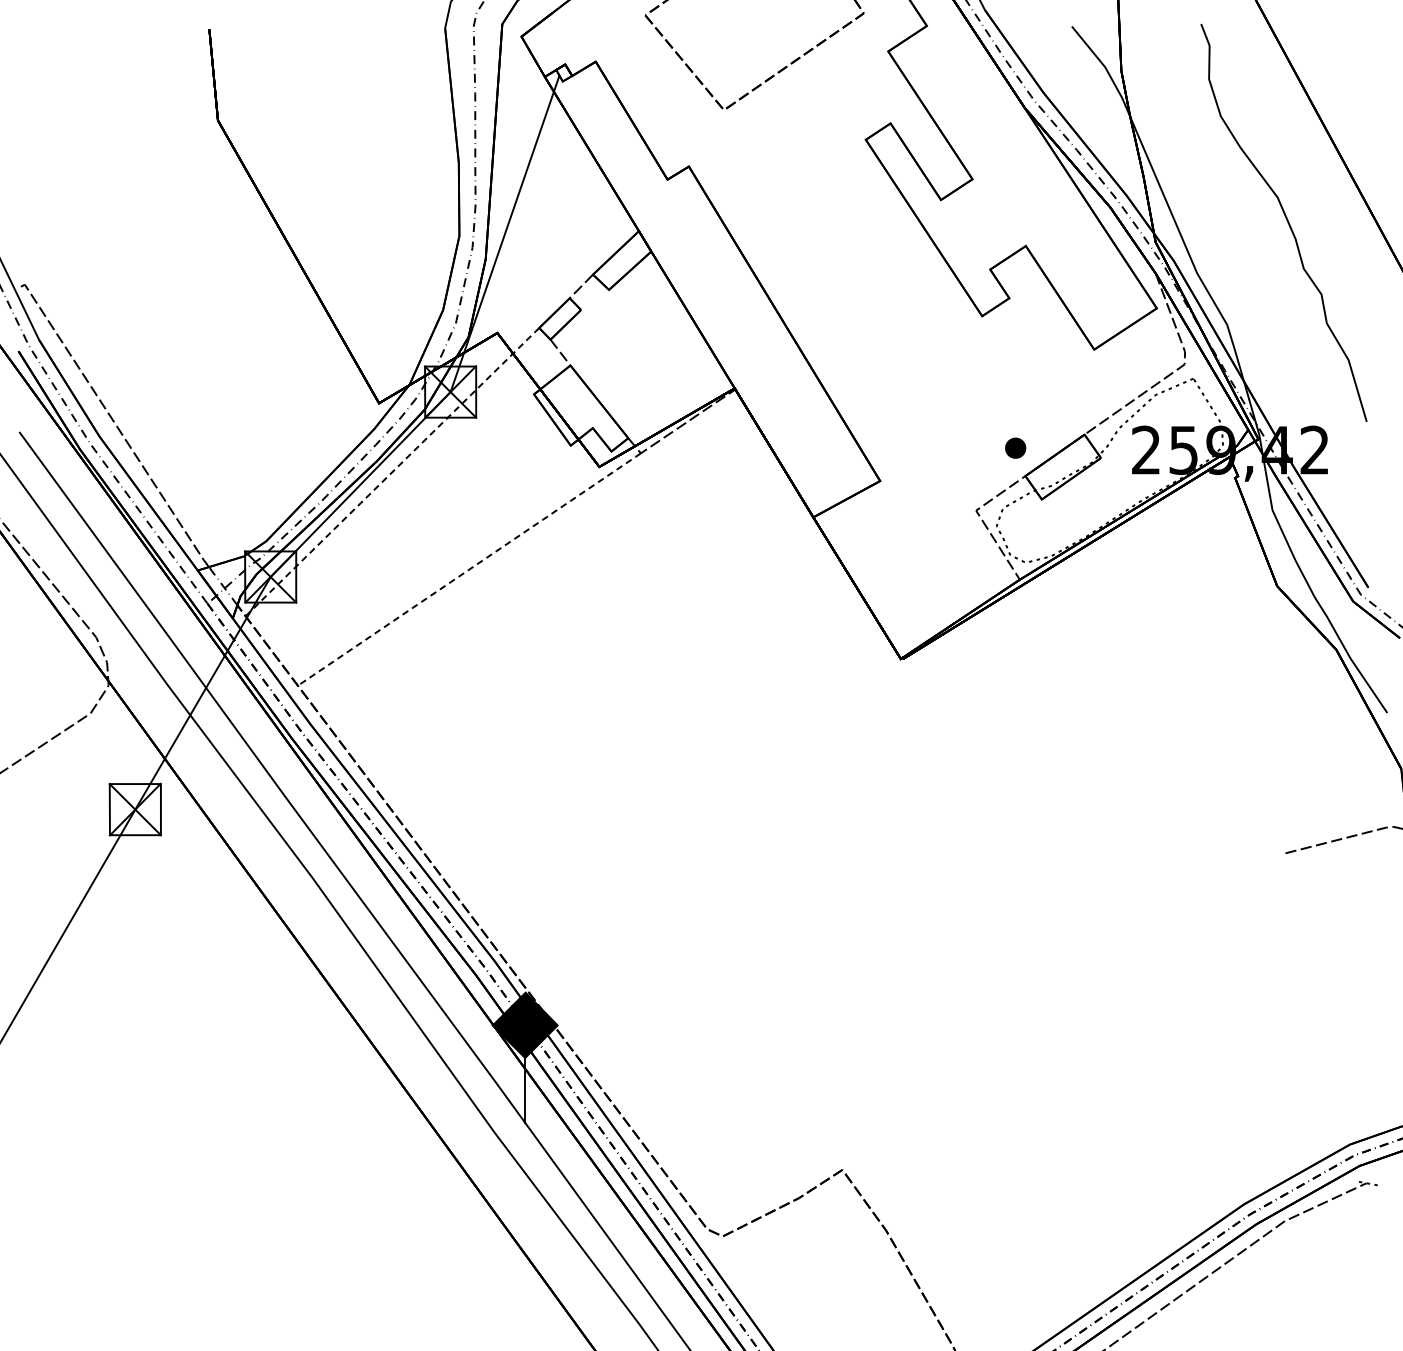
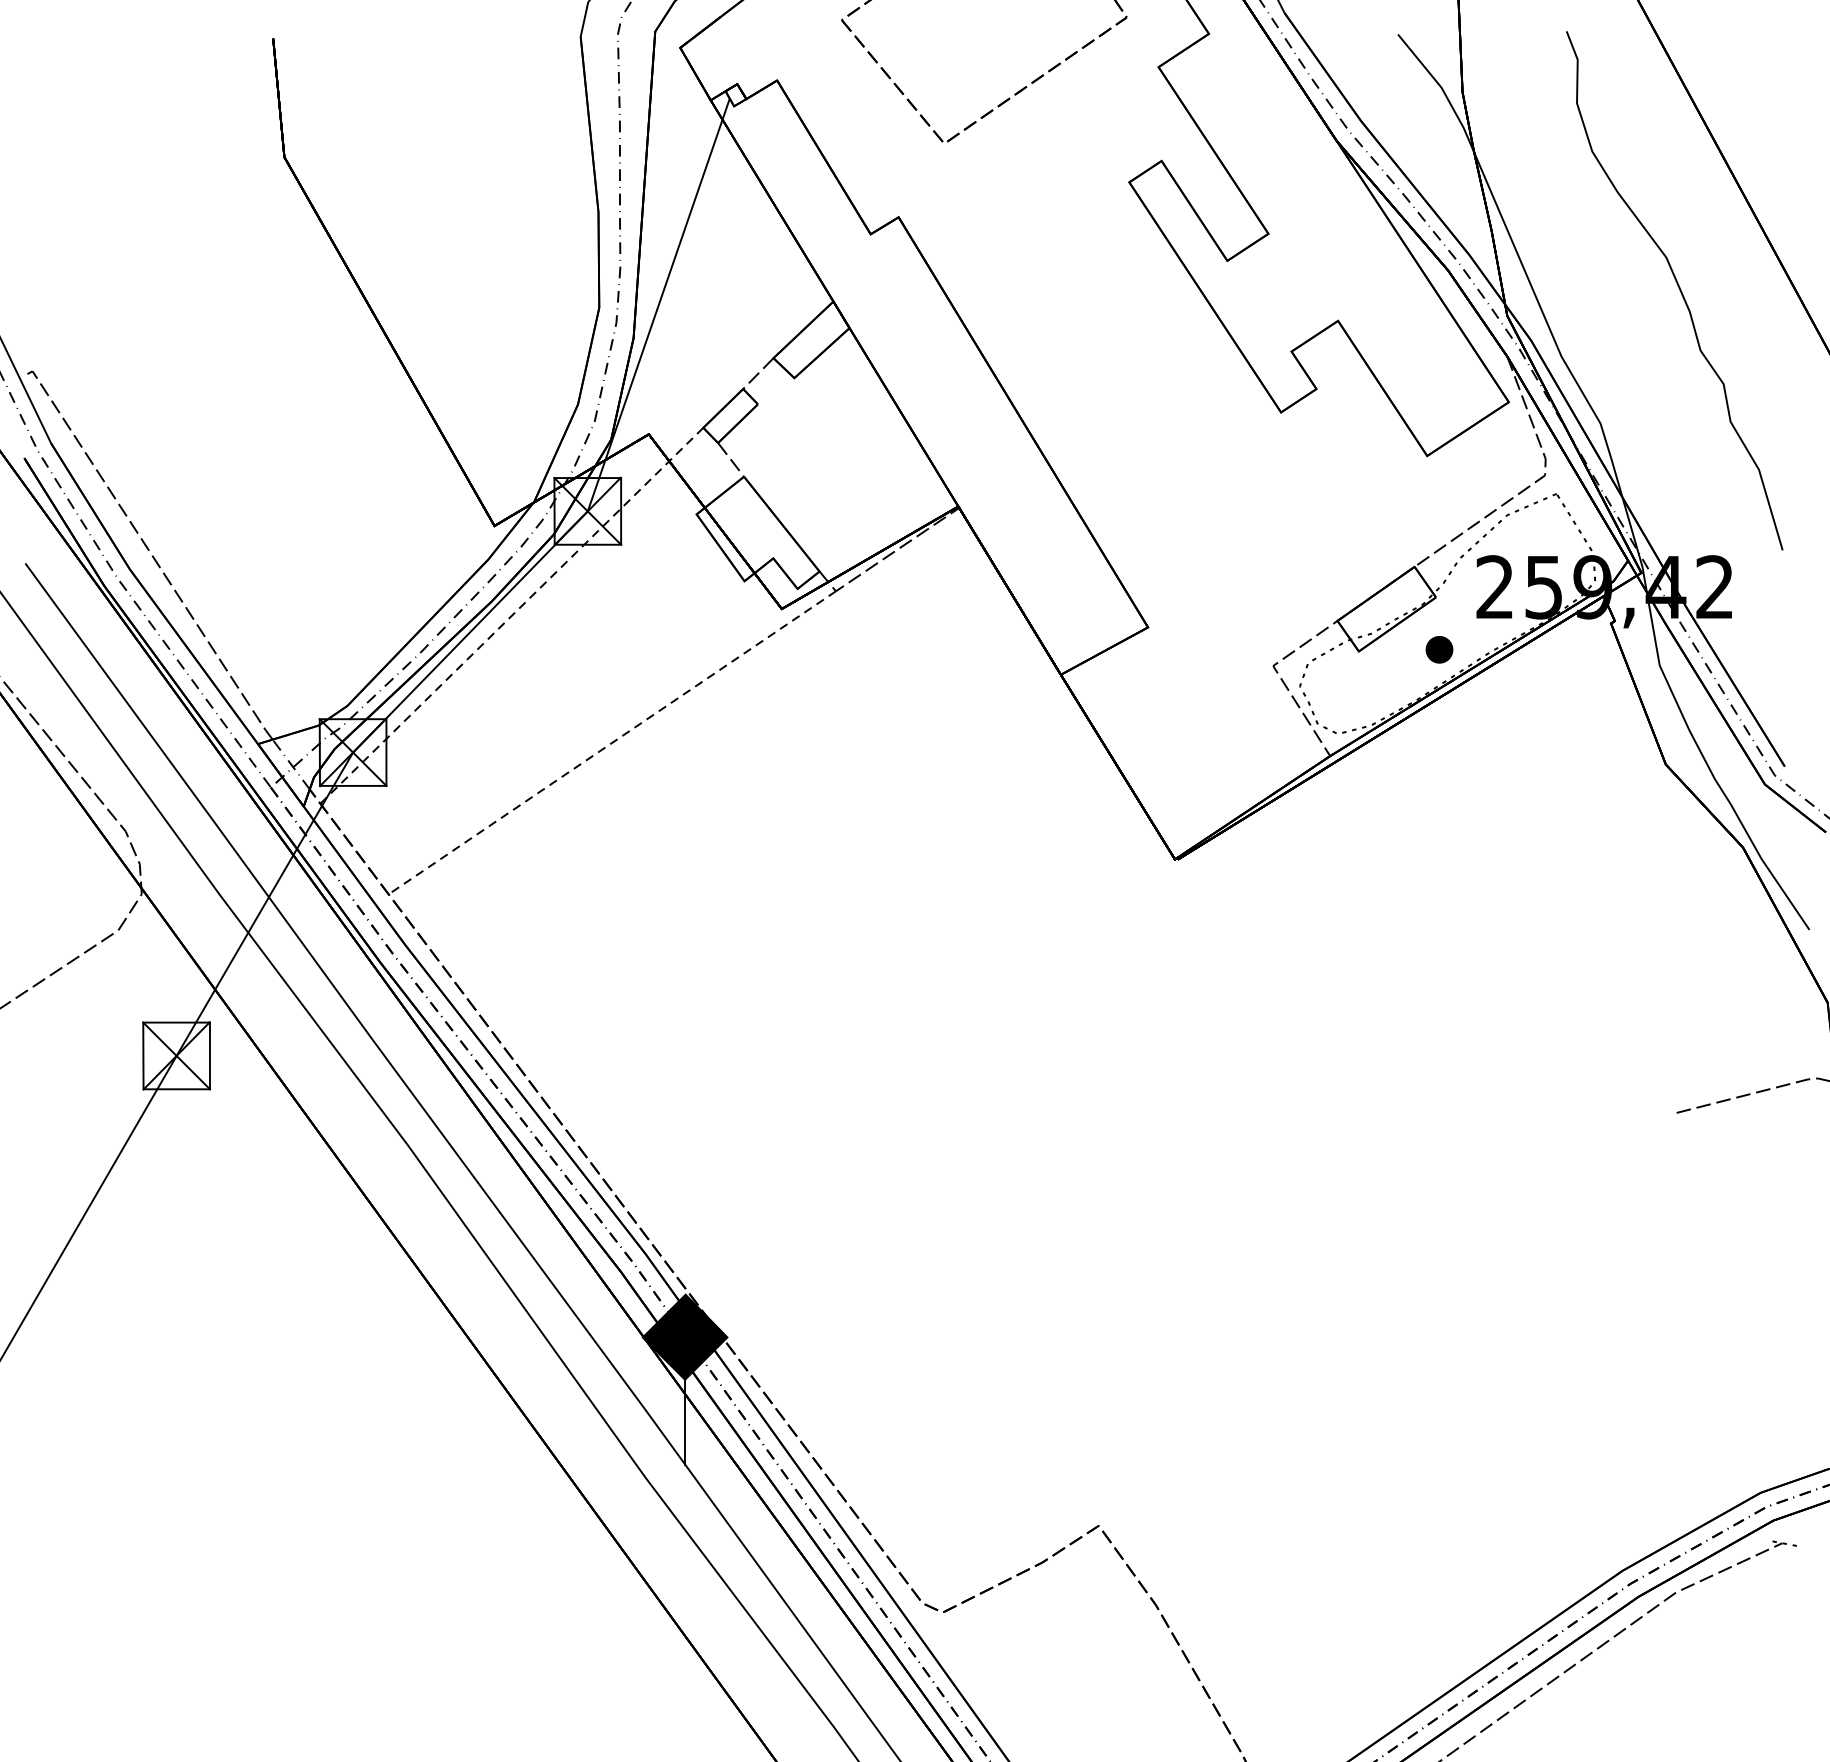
part: (1015, 447) -> (1439, 648), moved

